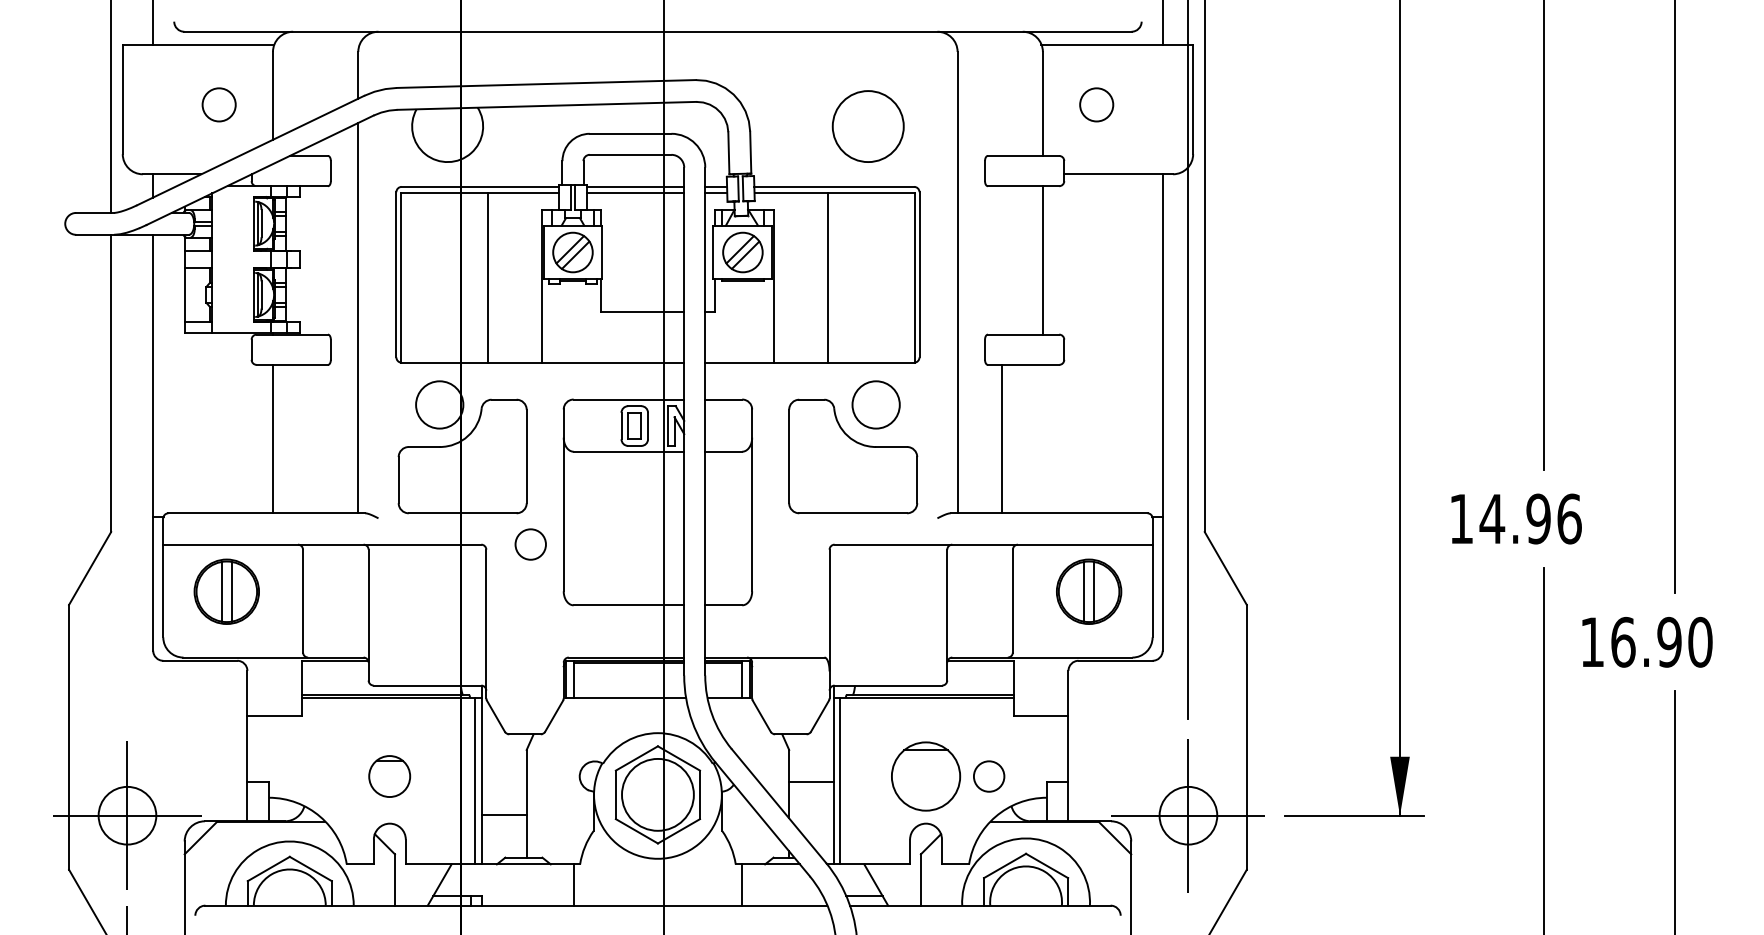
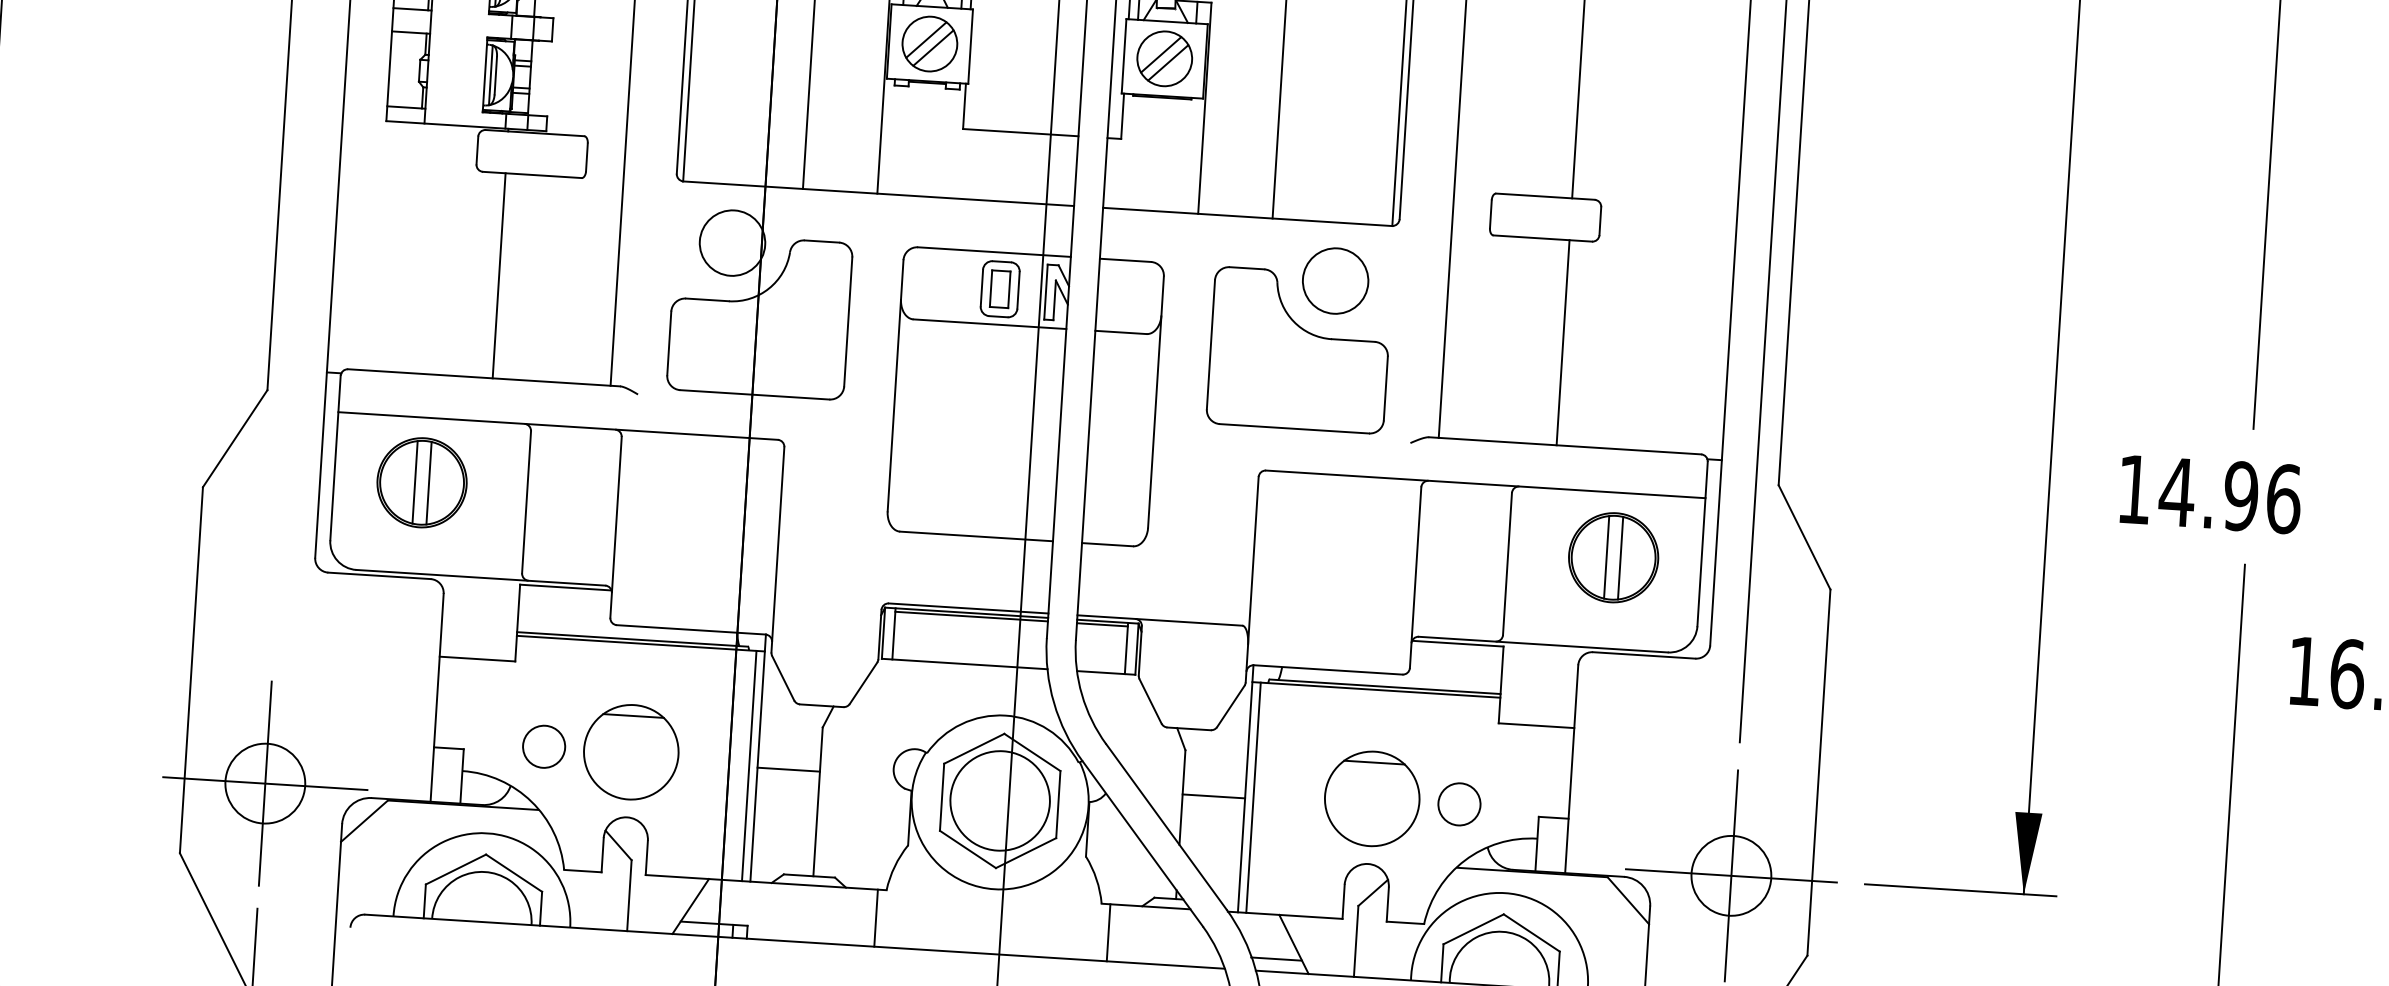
line: (1001, 438) -> (1562, 341), moved
circle: (530, 544) -> (543, 746), moved
part: (389, 776) -> (630, 752), size x1.67
line: (503, 814) -> (787, 769), moved

